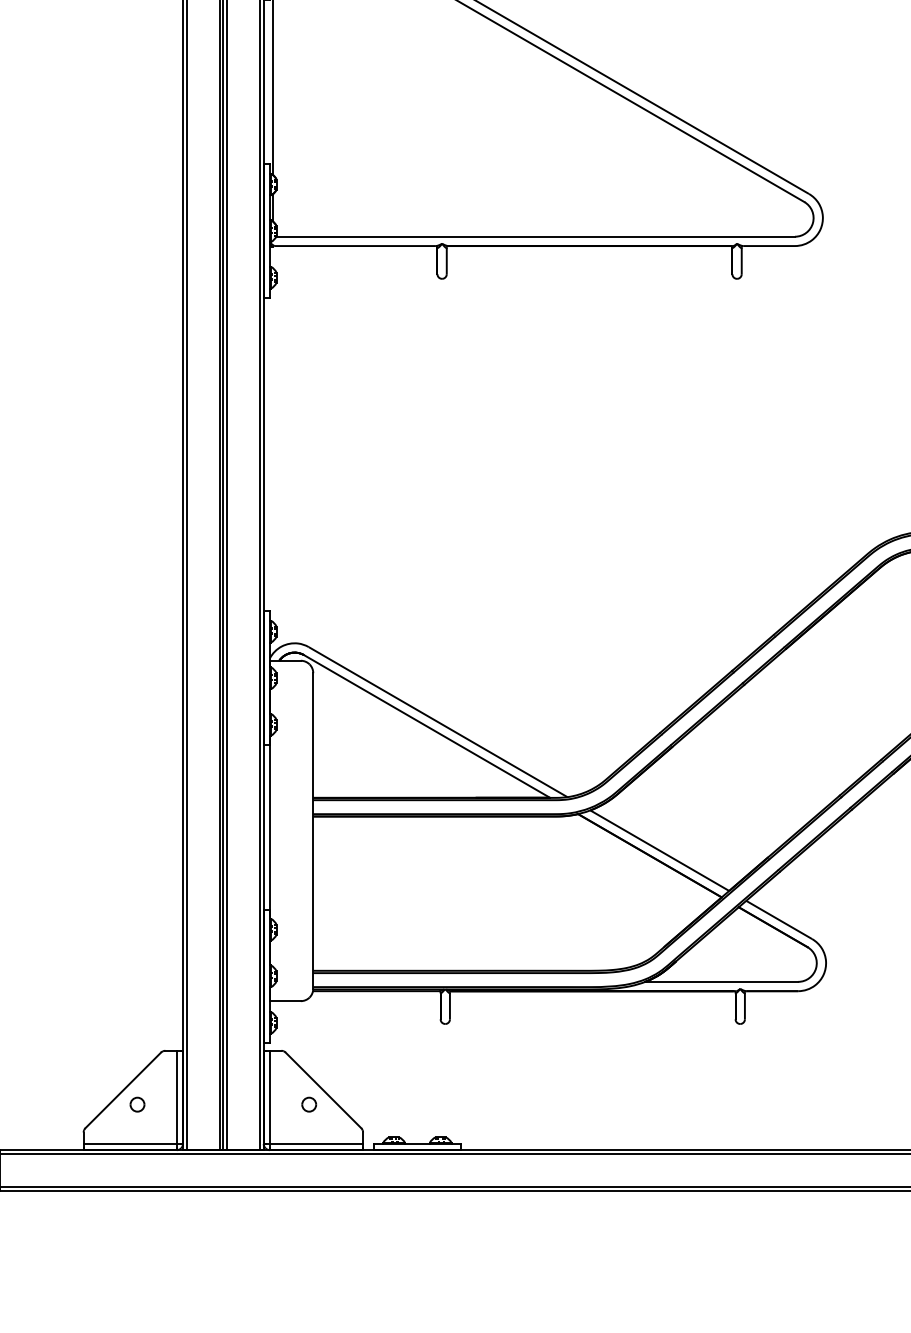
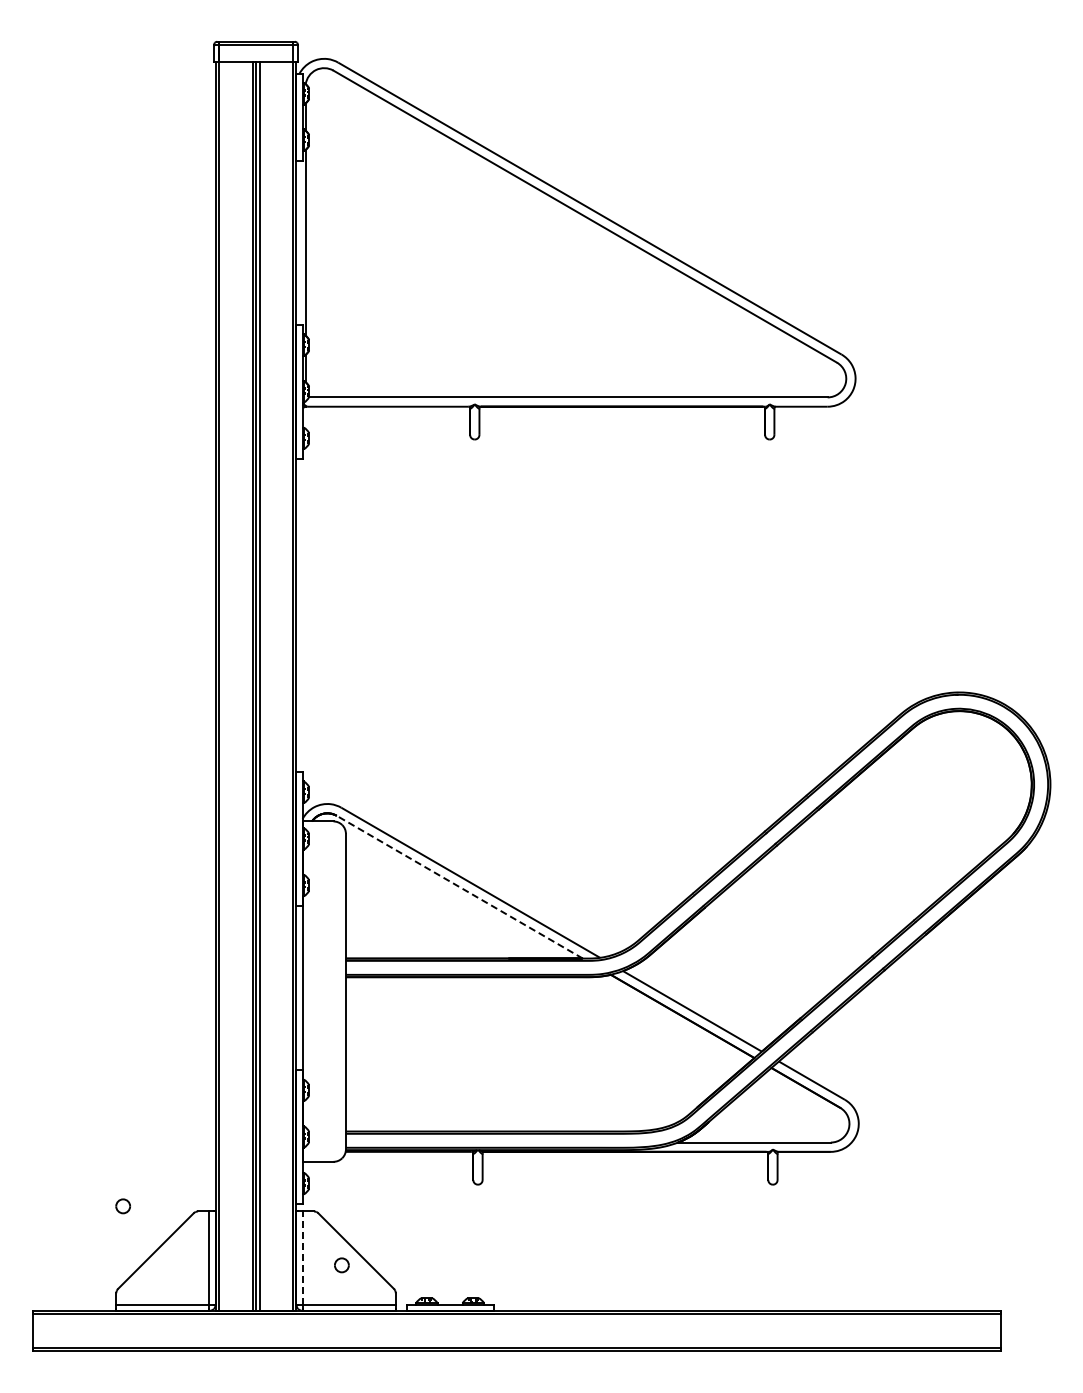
line: (426, 725) -> (459, 886), solid -> dashed
line: (269, 1097) -> (302, 1258), solid -> dashed
part: (136, 1104) -> (122, 1206), moved

